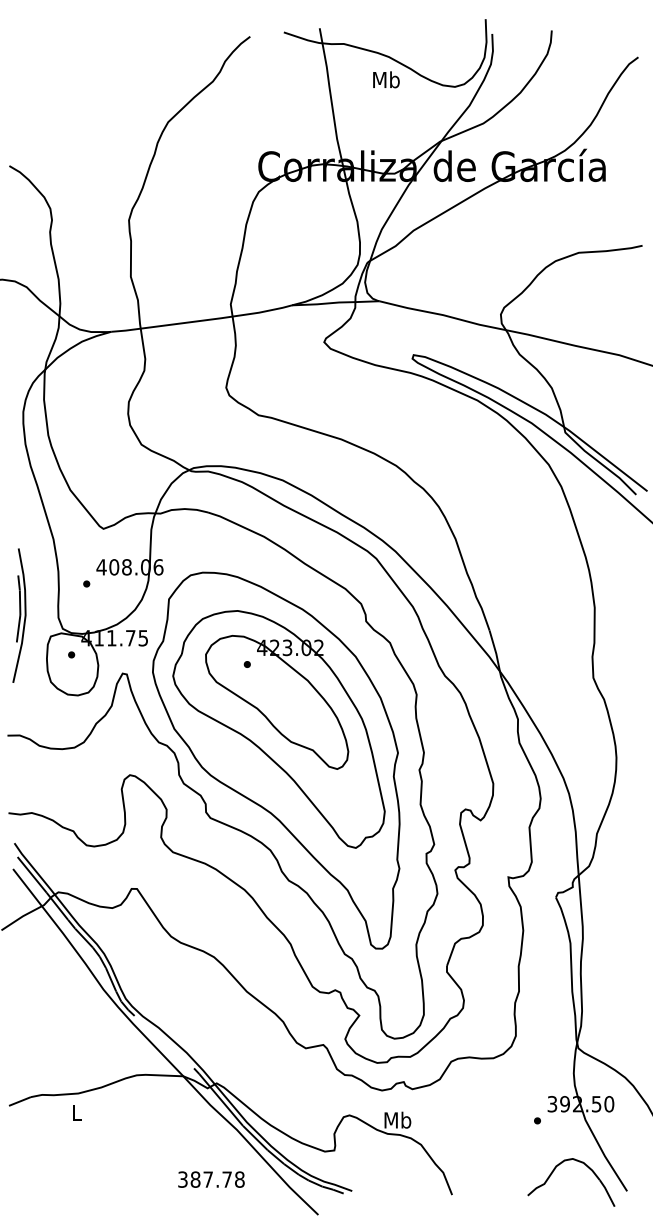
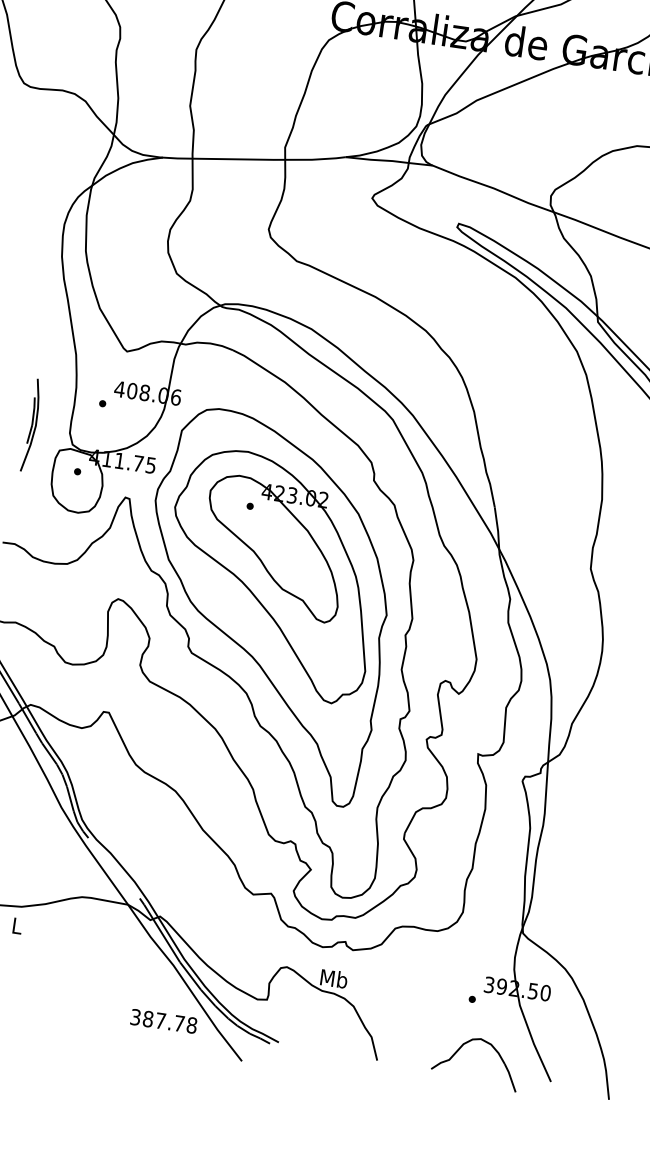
part: (19, 615) -> (31, 425), size x0.7
part: (553, 1172) -> (459, 1049), moved
text: (211, 1179) -> (163, 1021), moved

